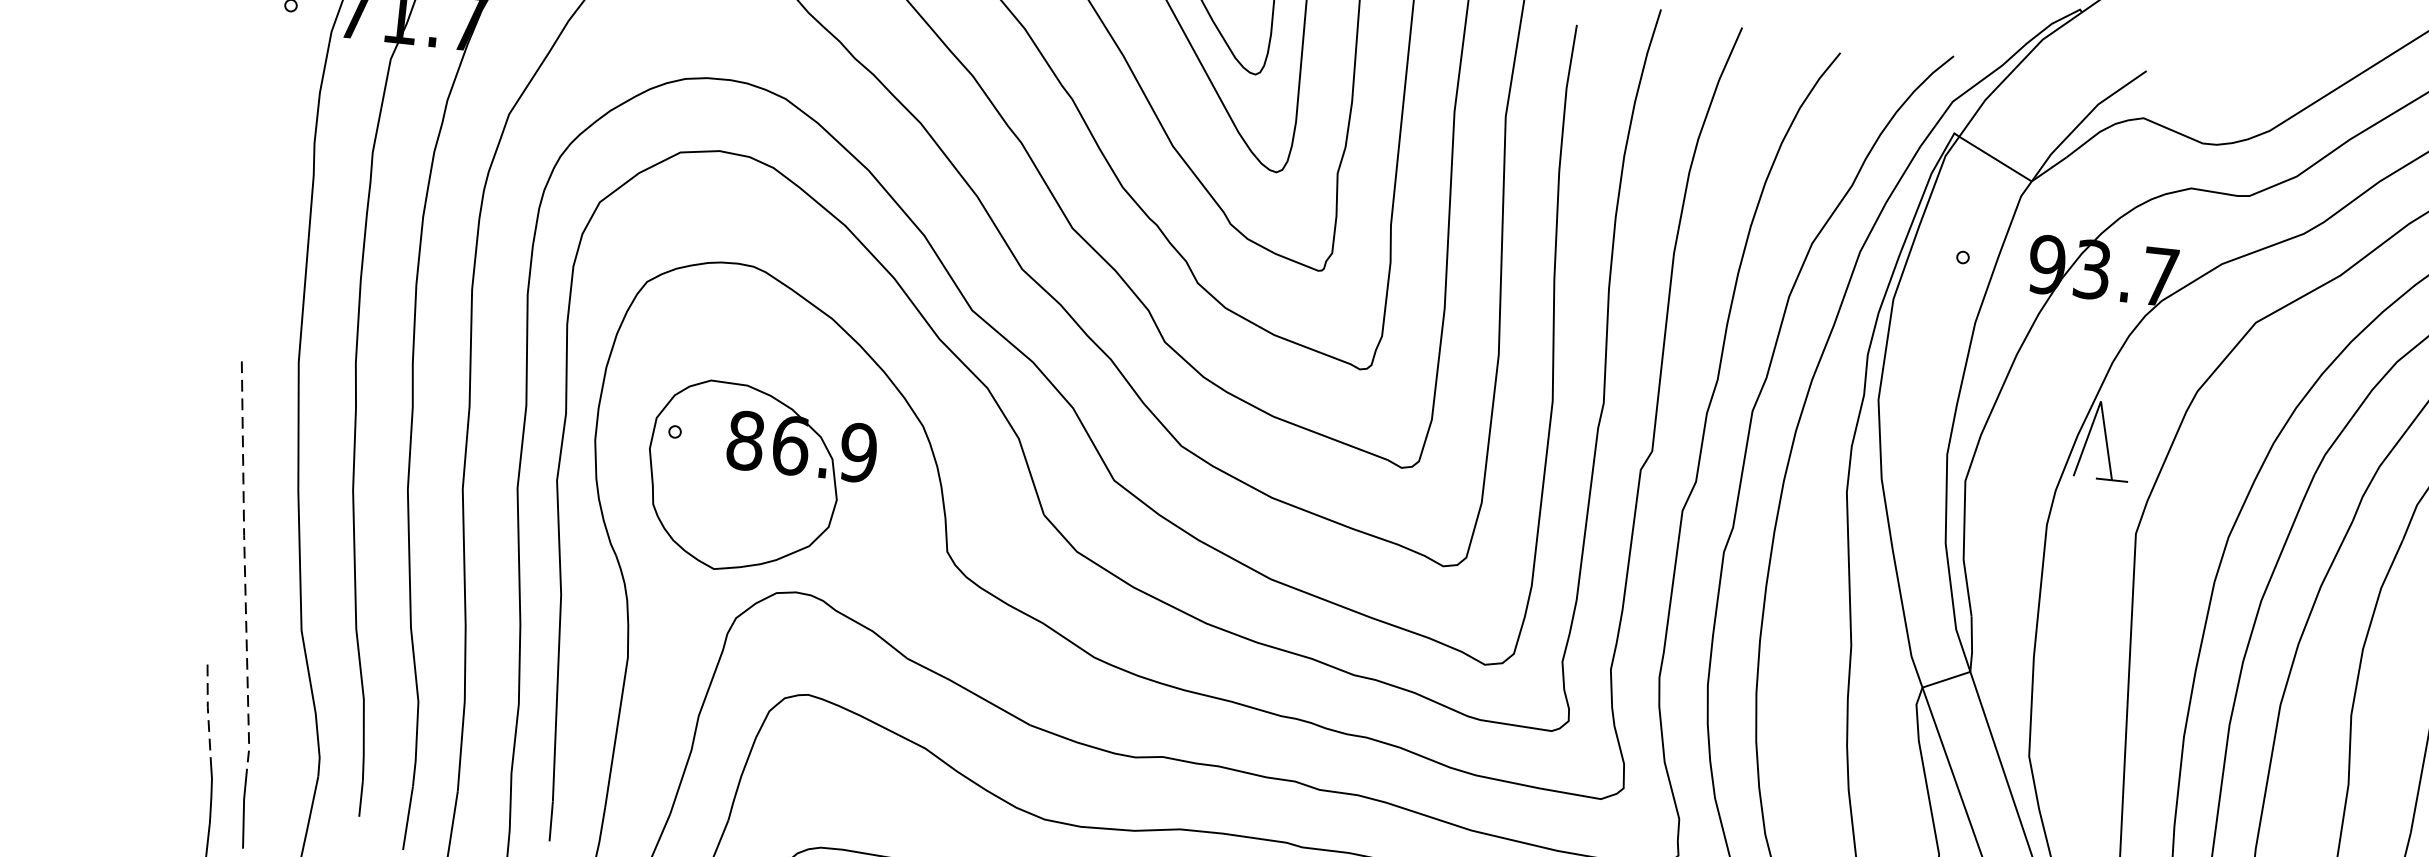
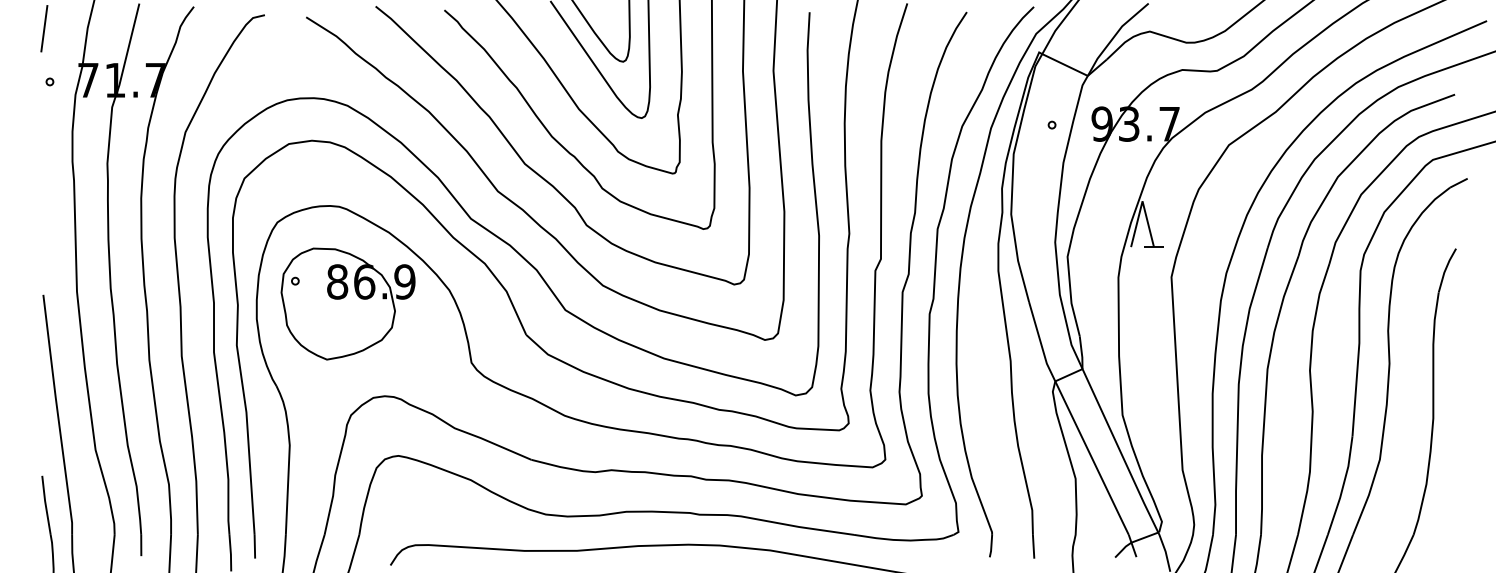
part: (758, 478) -> (347, 303), moved
line: (245, 566) -> (58, 415), dashed -> solid
line: (207, 713) -> (45, 504), dashed -> solid

